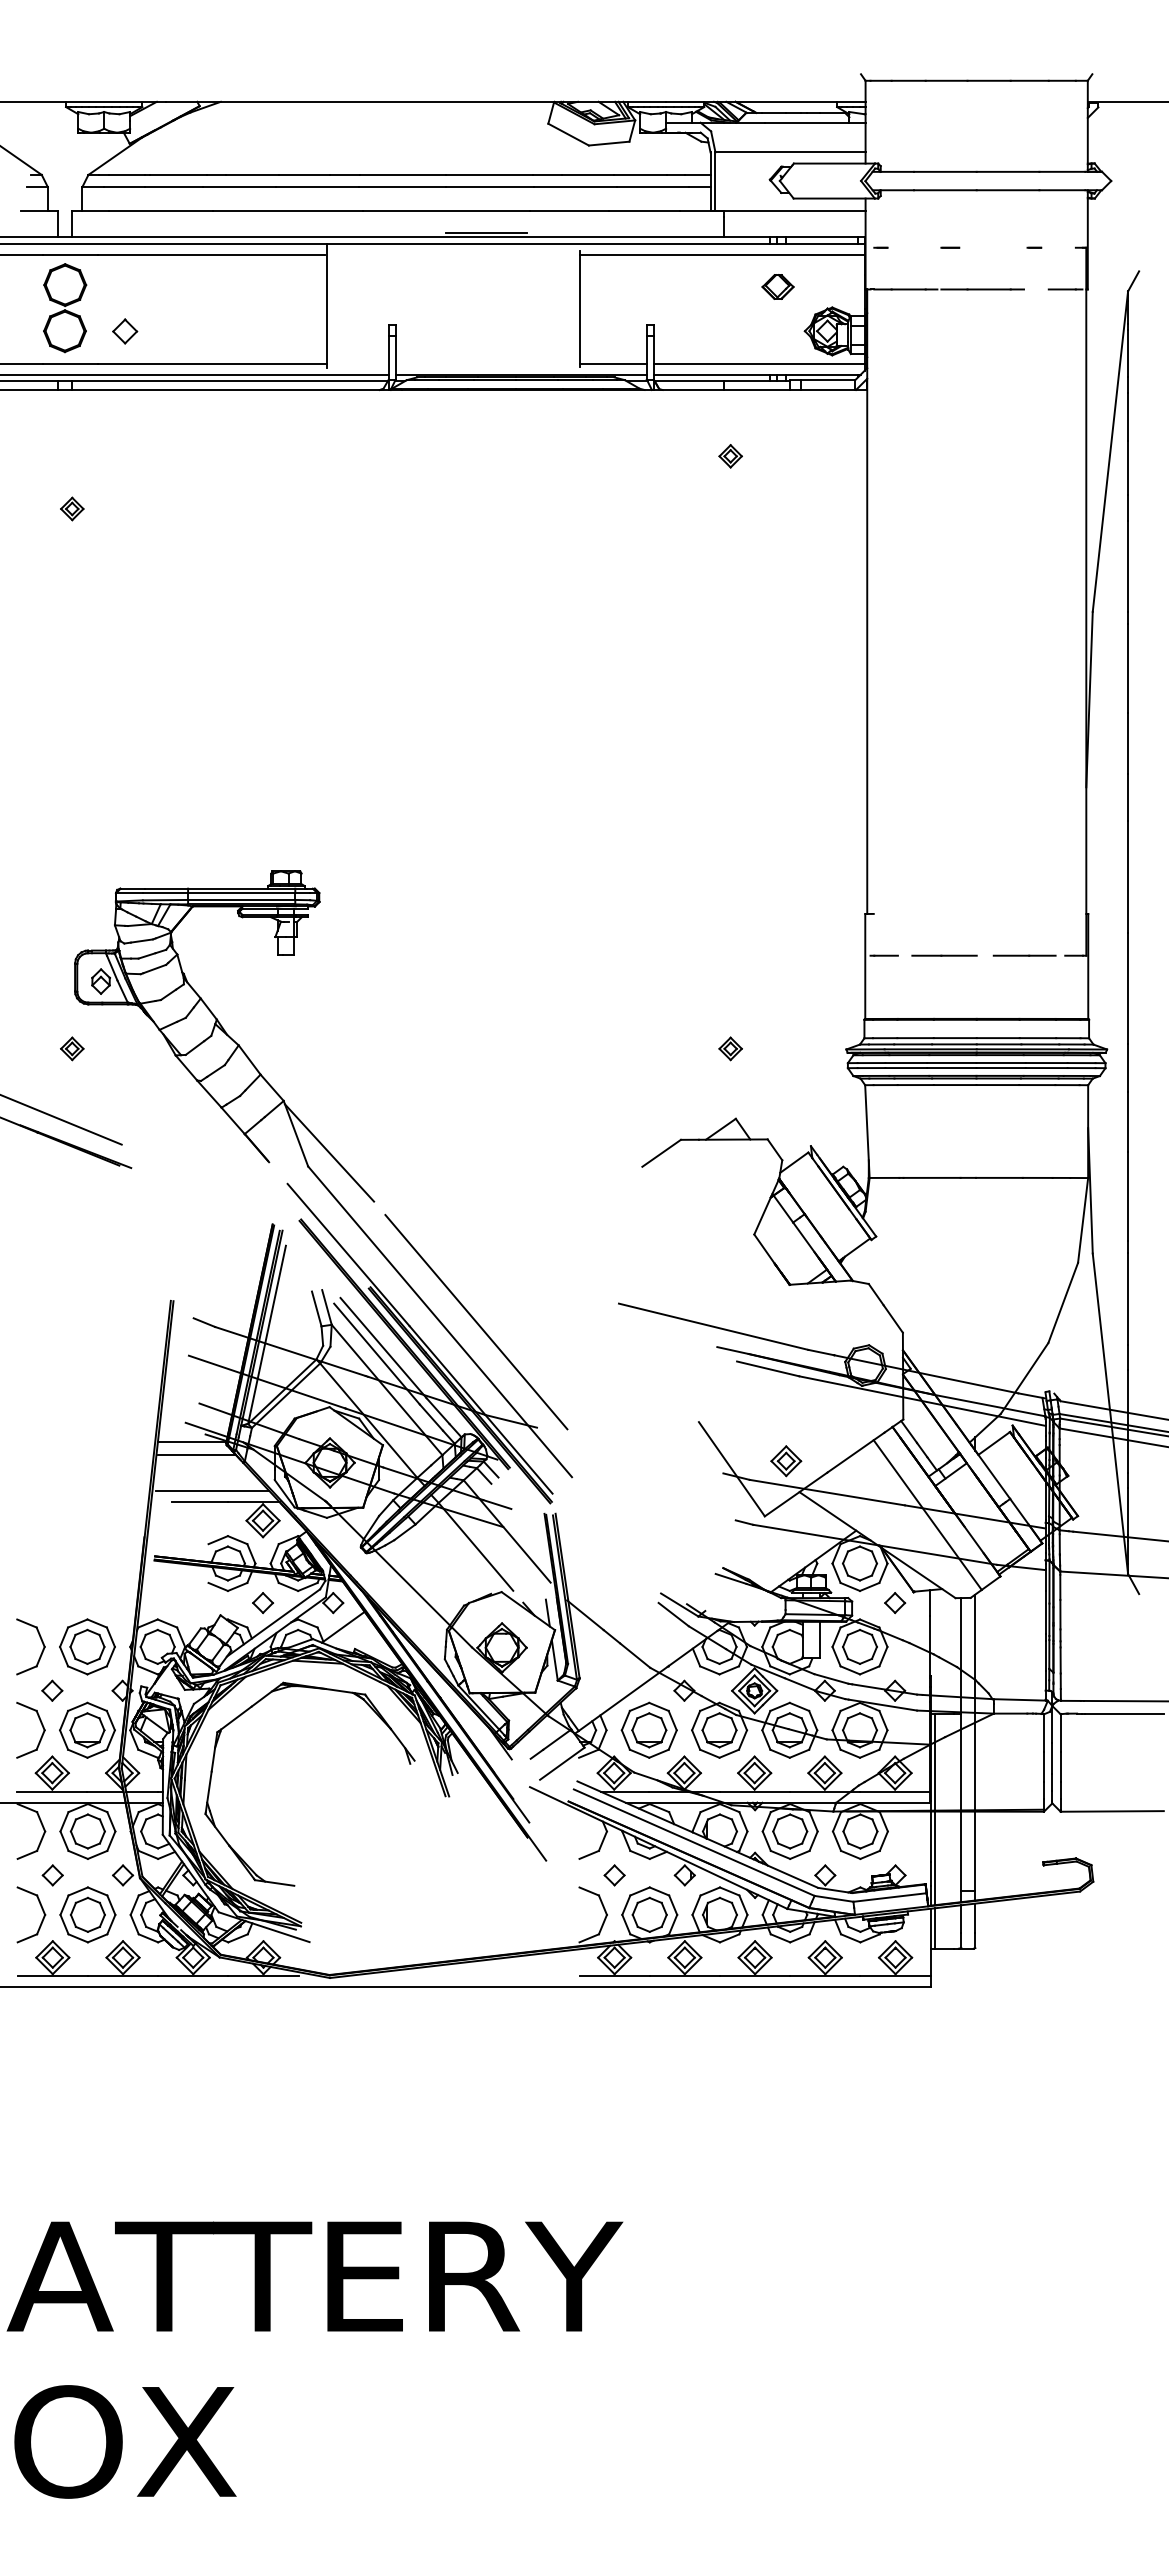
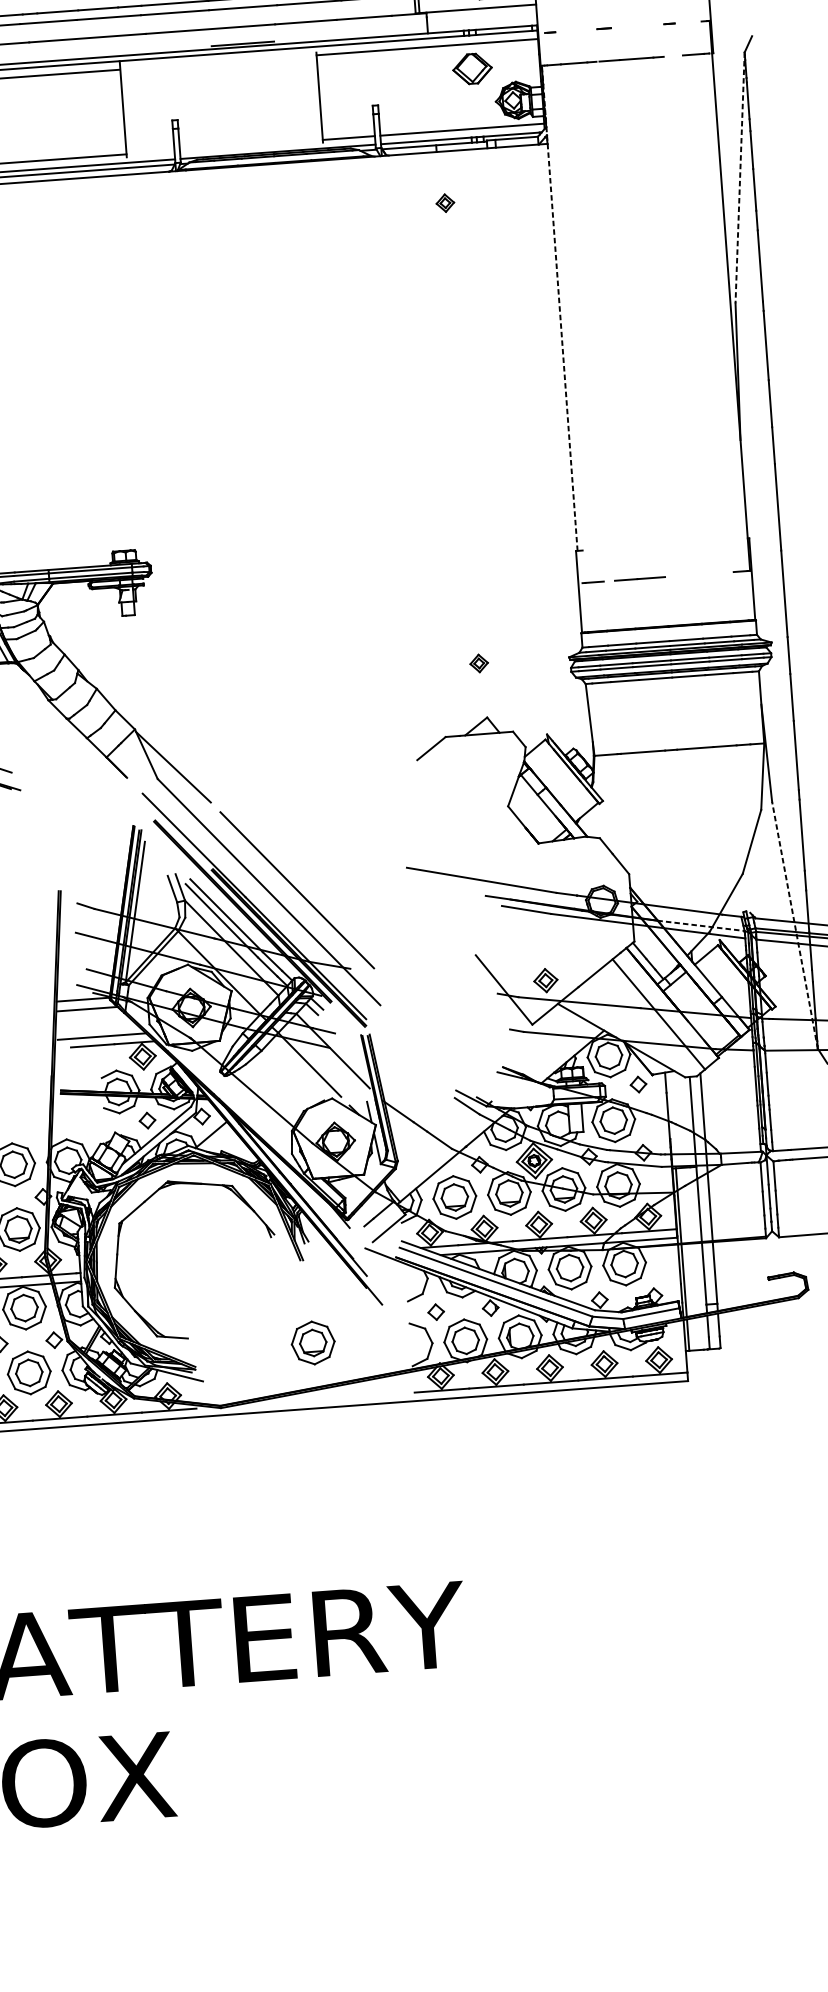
part: (777, 286) -> (472, 68), size x1.6
line: (1110, 452) -> (740, 178), solid -> dashed
line: (867, 601) -> (559, 308), solid -> dashed
line: (1024, 955) -> (702, 574), removed
line: (990, 1405) -> (701, 925), solid -> dashed
line: (1110, 1413) -> (795, 925), solid -> dashed
part: (453, 1902) -> (312, 1342), added

